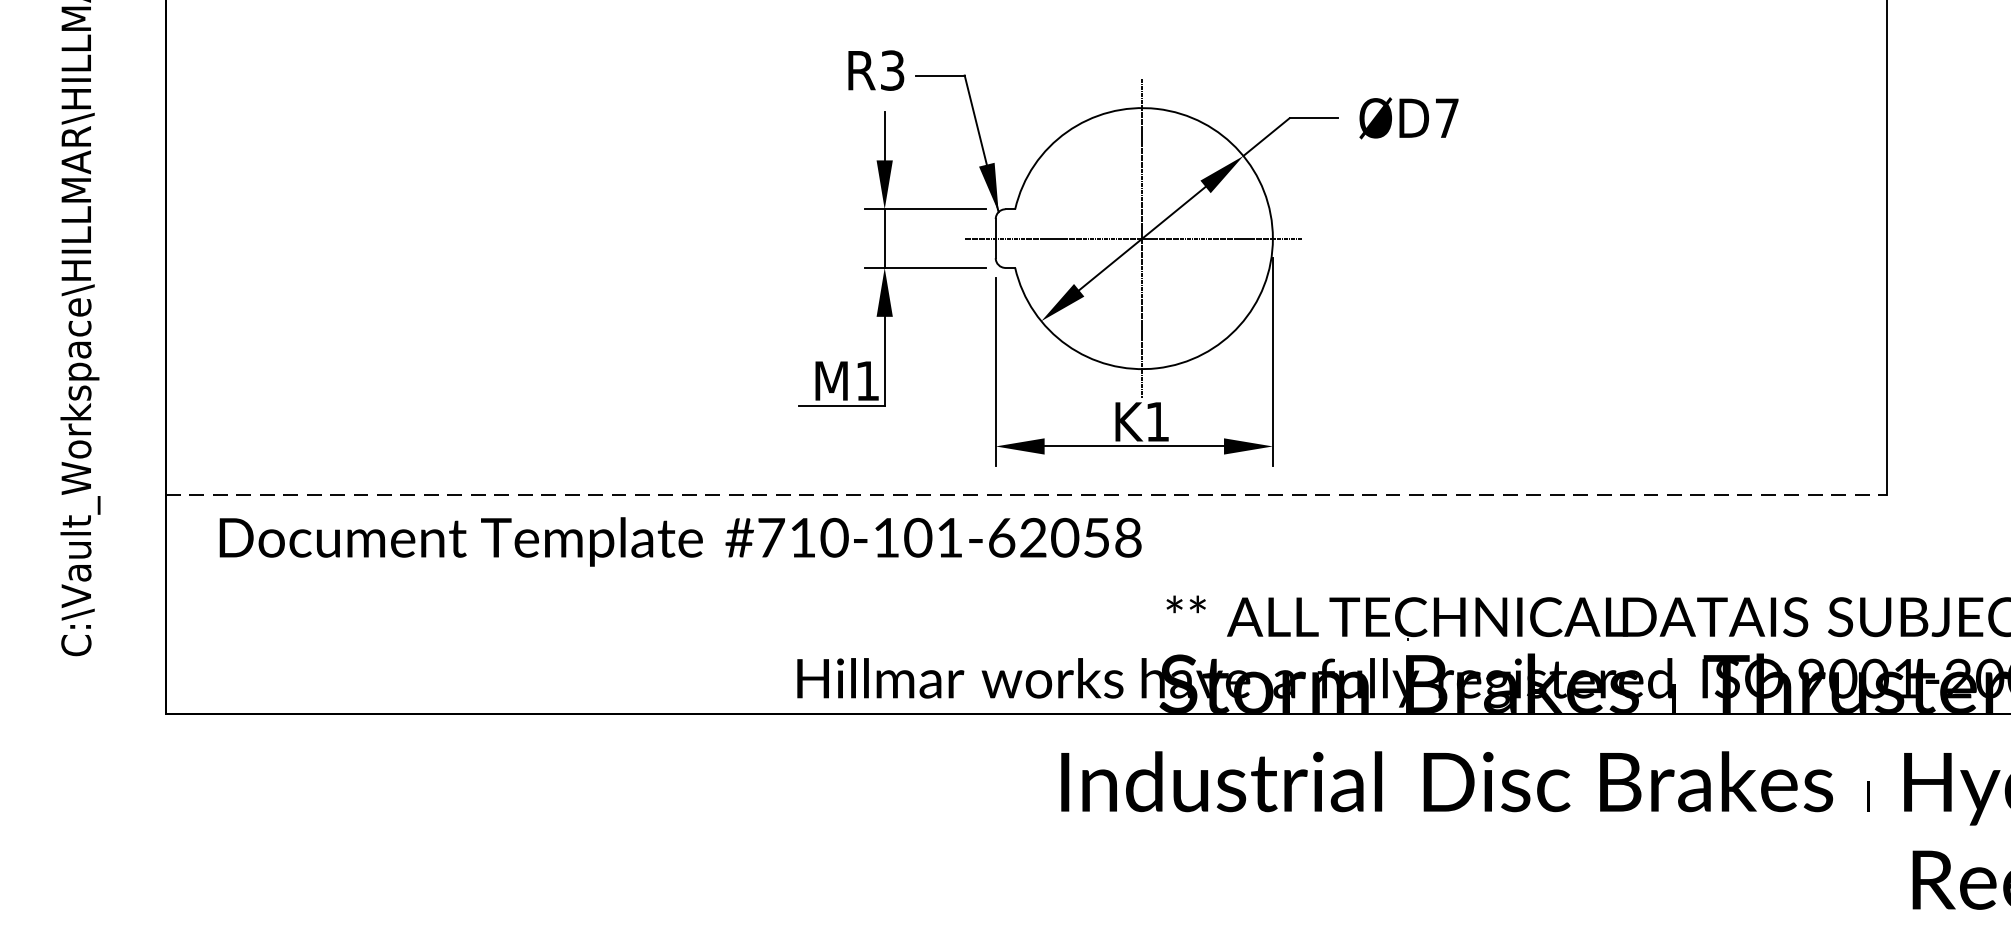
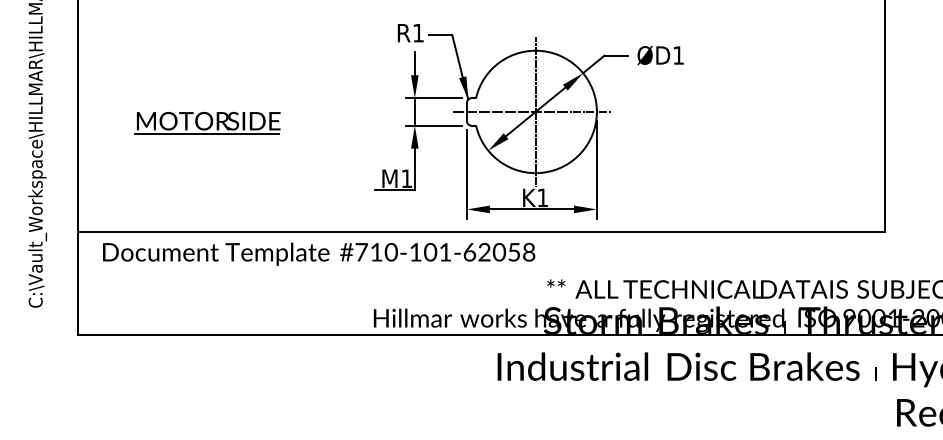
text: (892, 69) -> (418, 32), R3 -> R1
text: (1446, 118) -> (678, 55), ØD7 -> ØD1
part: (442, 261) -> (207, 122), added
line: (1026, 495) -> (481, 232), dashed -> solid

